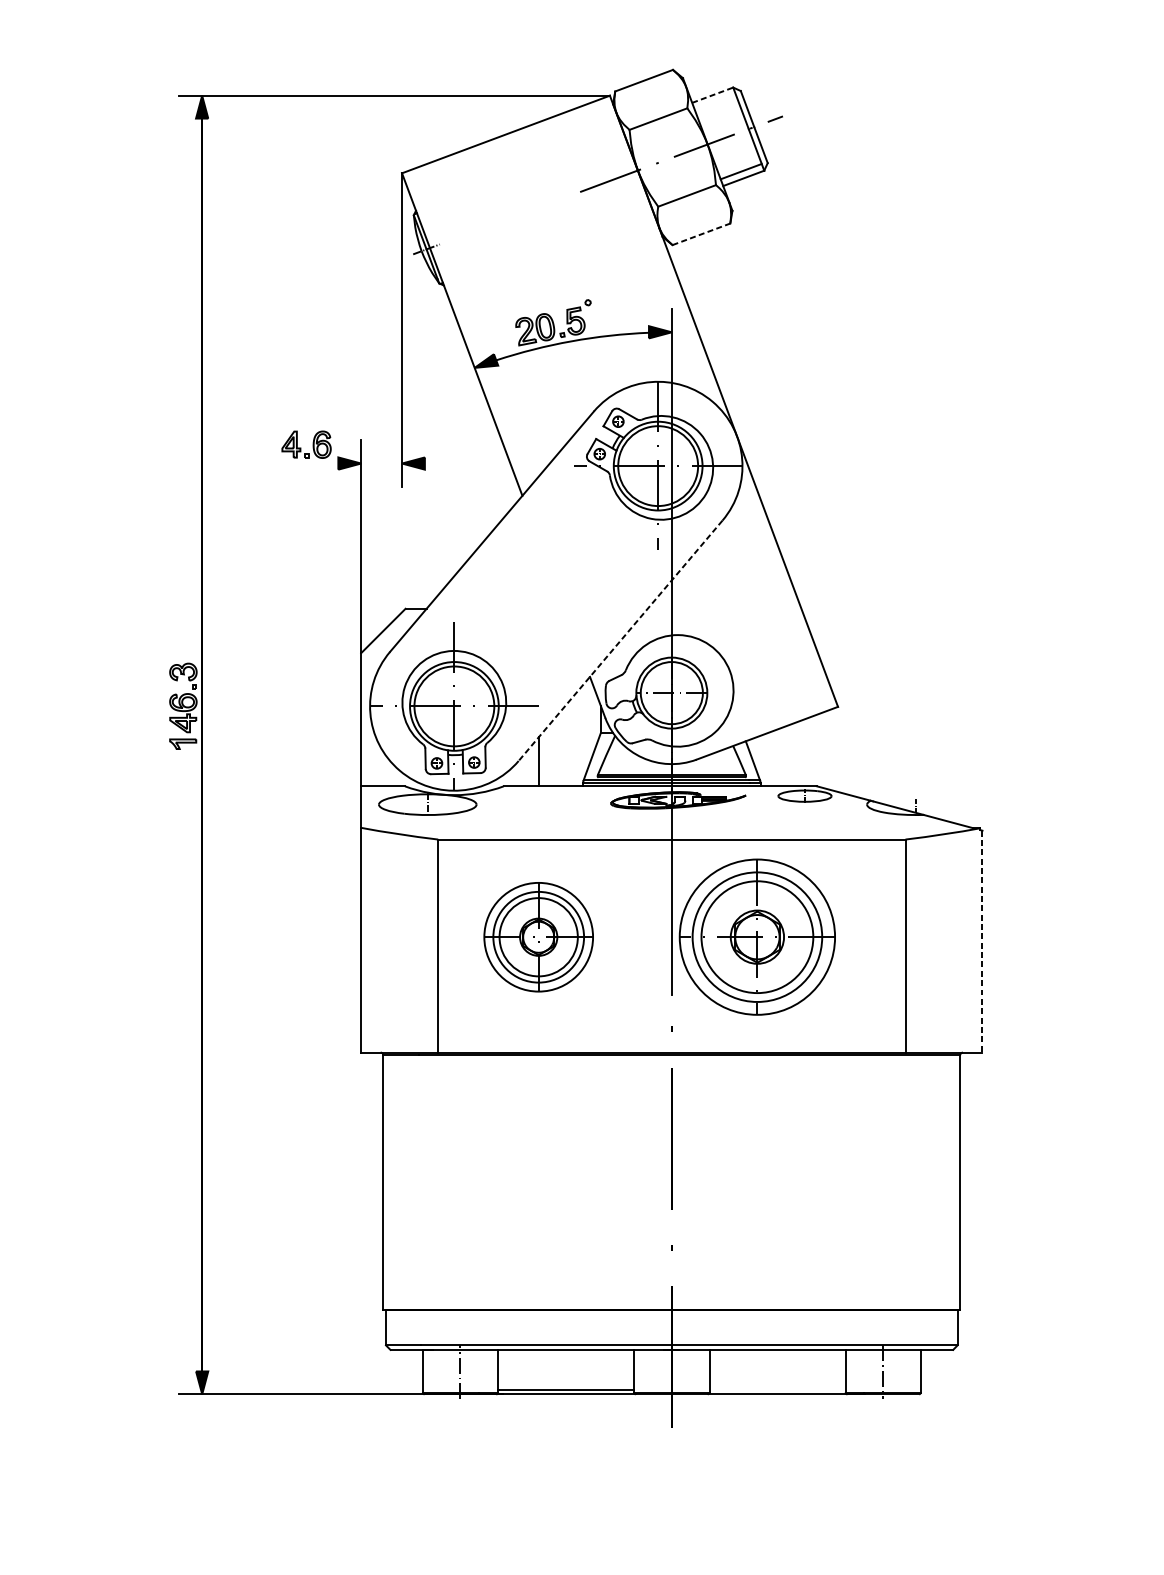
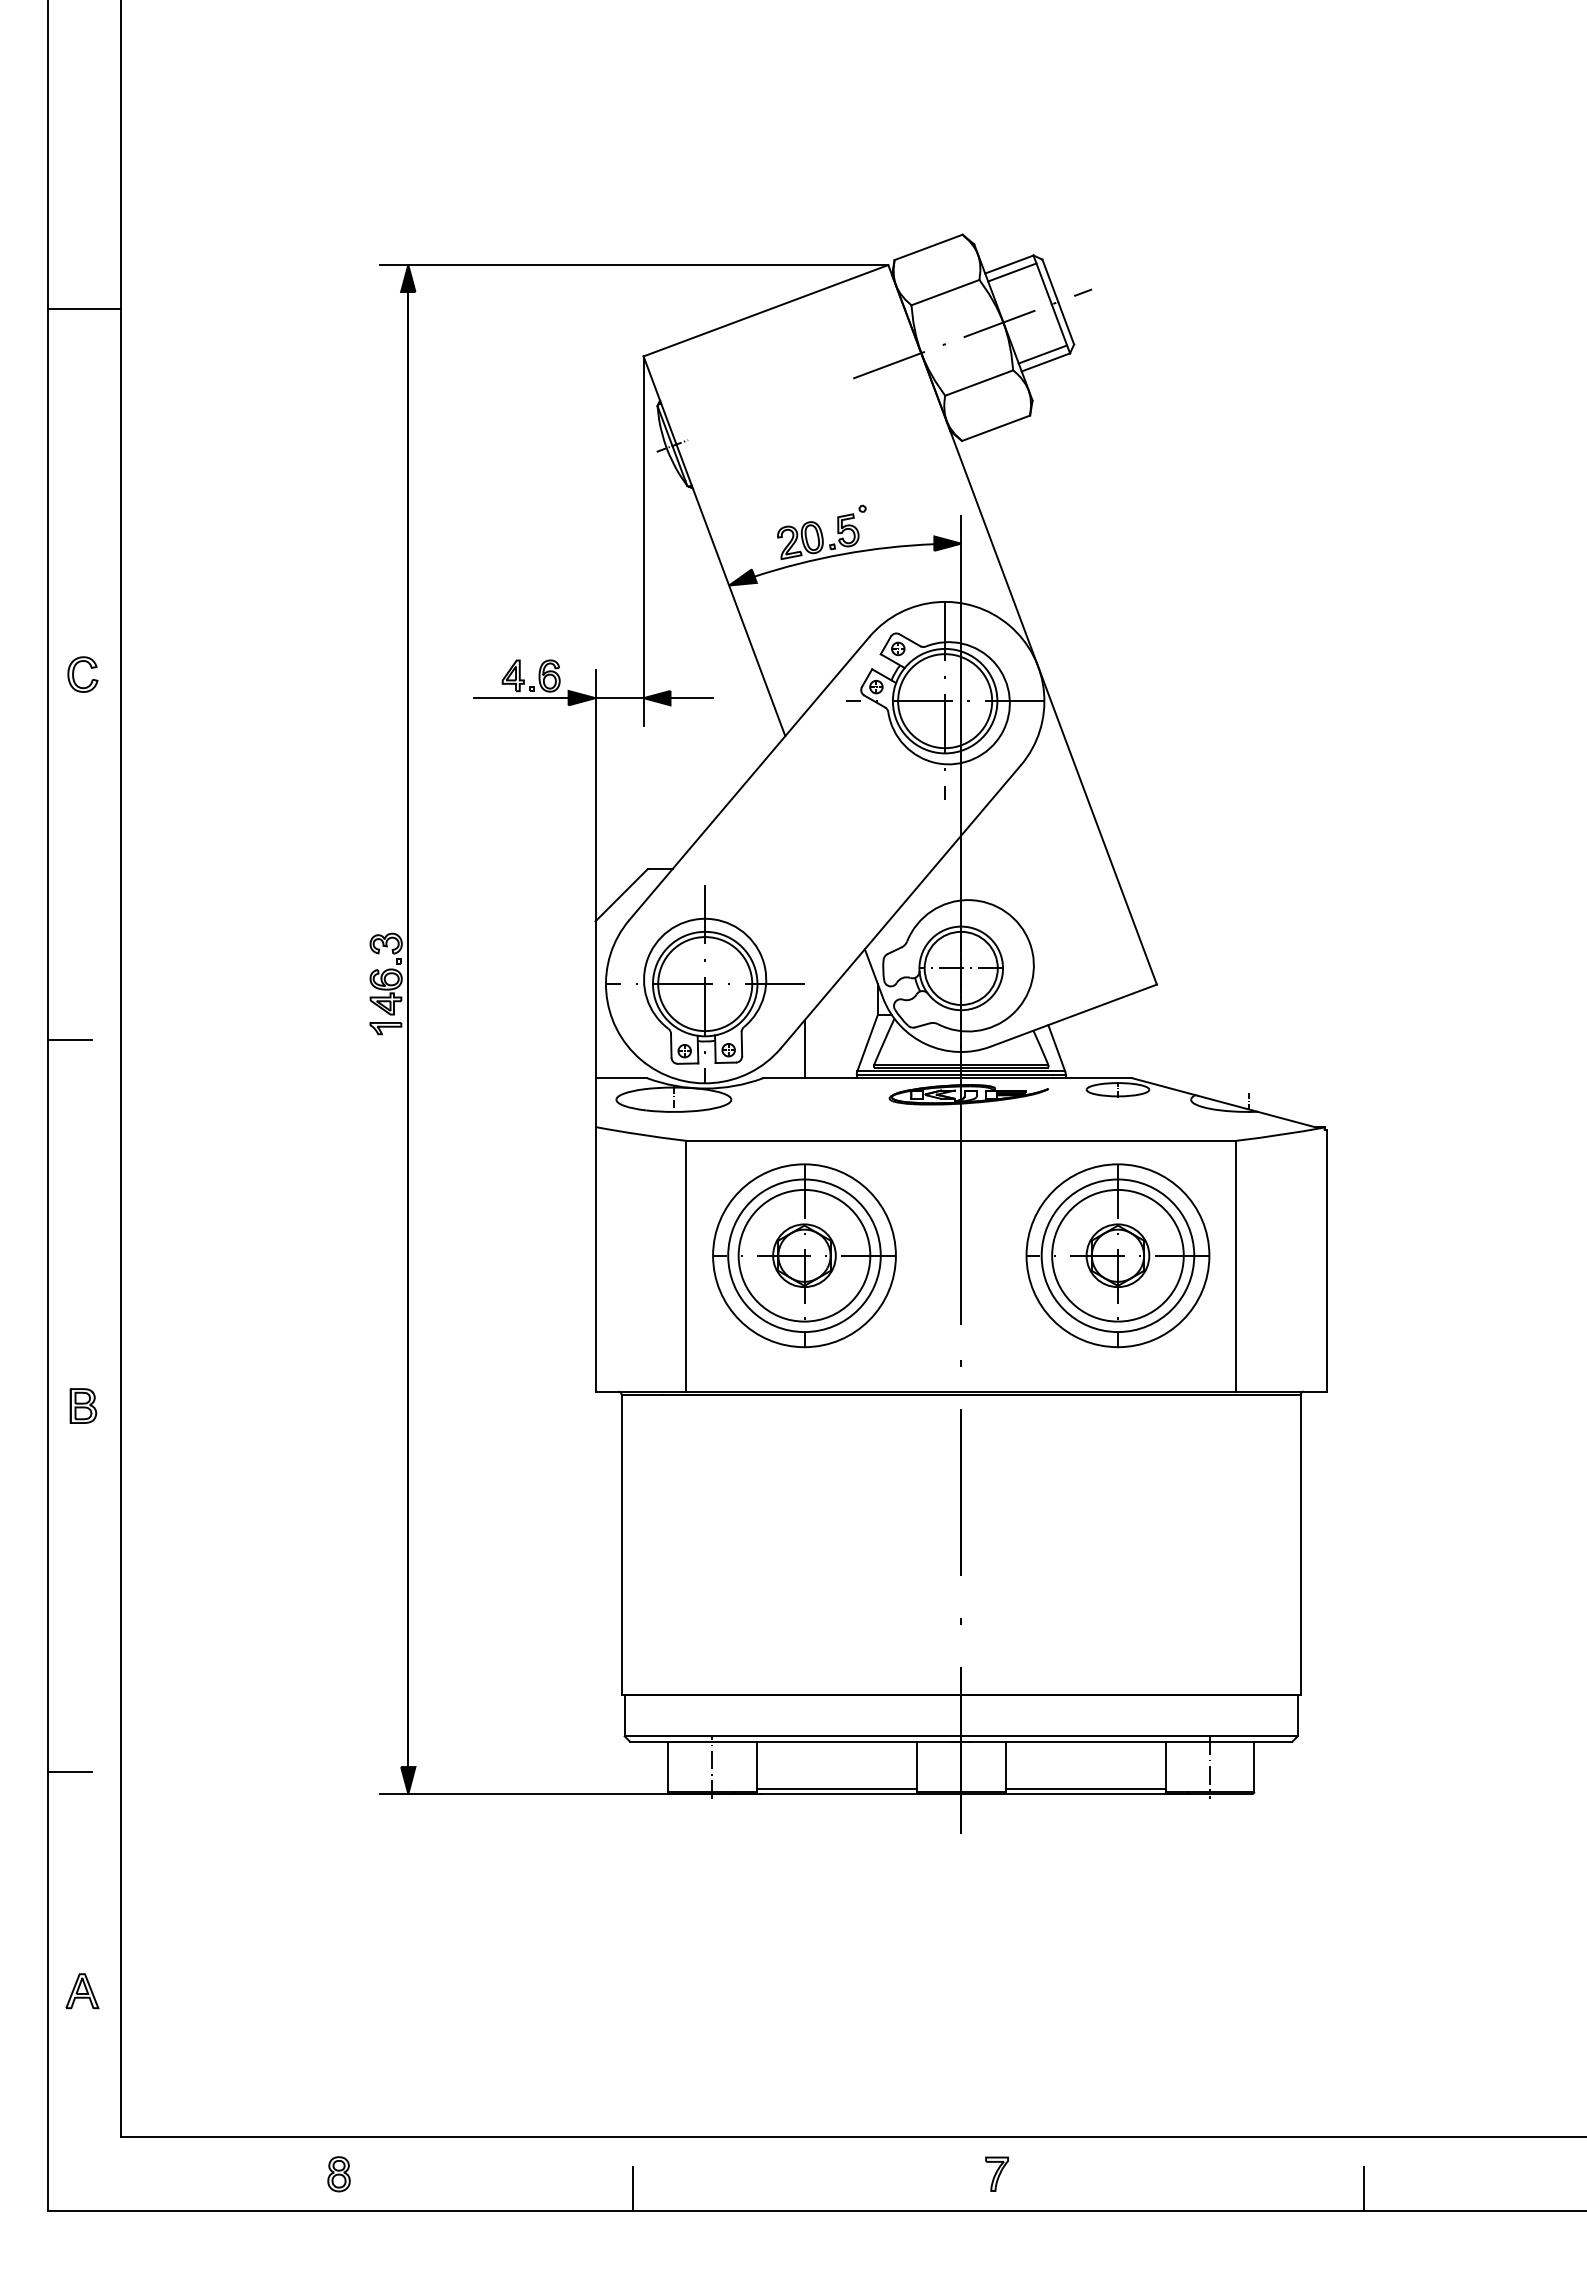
line: (712, 95) -> (1009, 264), dashed -> solid
line: (715, 102) -> (1012, 272), added
line: (701, 234) -> (996, 428), dashed -> solid
line: (298, 463) -> (521, 698), added
line: (381, 463) -> (619, 698), added
line: (442, 463) -> (691, 698), added
line: (620, 641) -> (900, 907), dashed -> solid
part: (538, 936) -> (804, 1255), size x1.43
part: (757, 936) -> (1117, 1255), moved
line: (982, 942) -> (1326, 1261), dashed -> solid
line: (777, 1389) -> (1085, 1788), added

